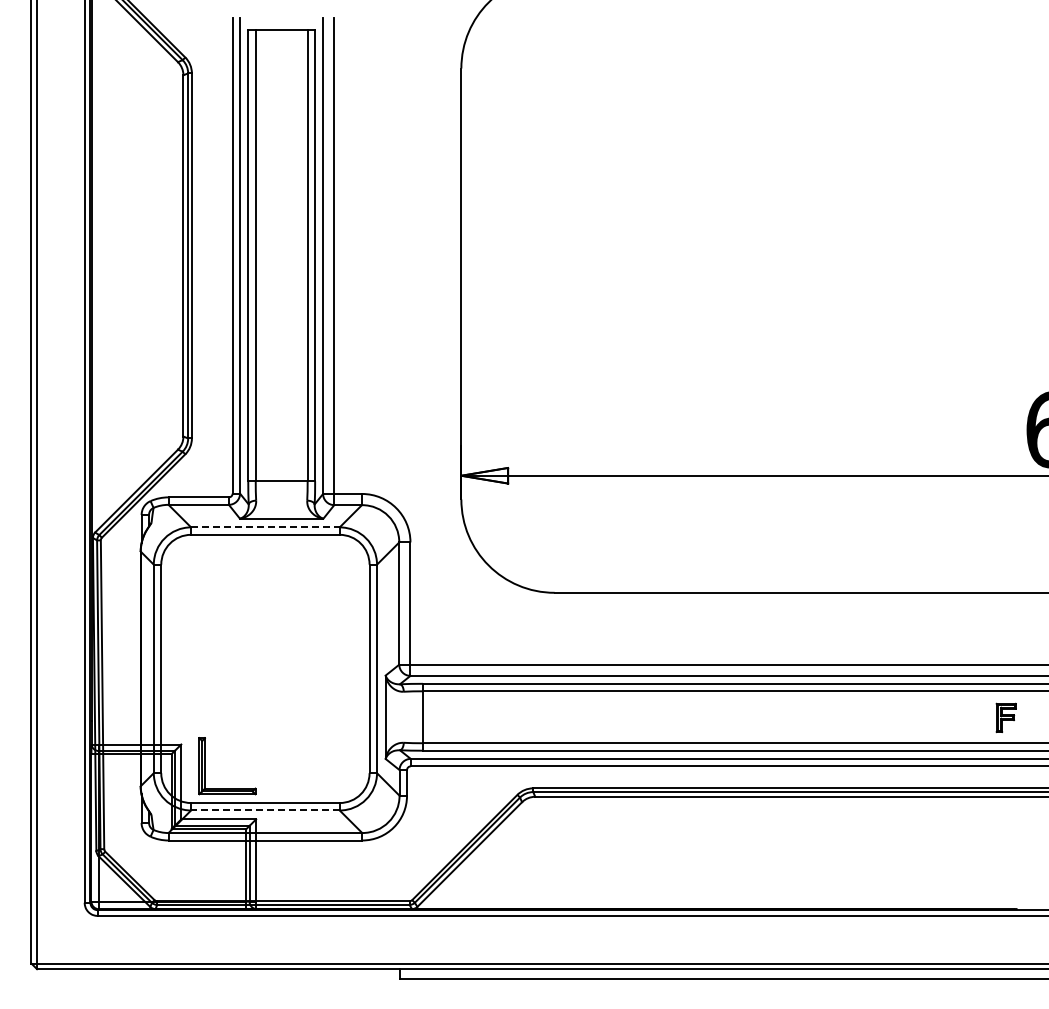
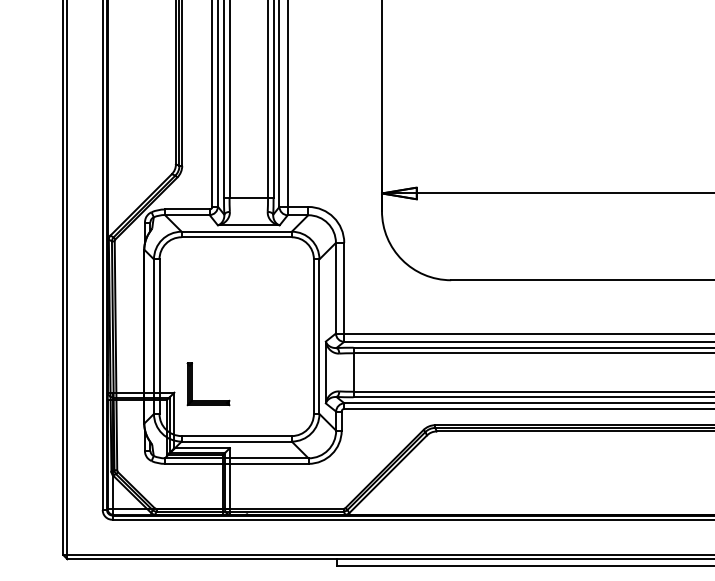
line: (265, 527) -> (236, 231), dashed -> solid
part: (205, 766) -> (192, 384), moved
line: (264, 810) -> (236, 441), dashed -> solid

